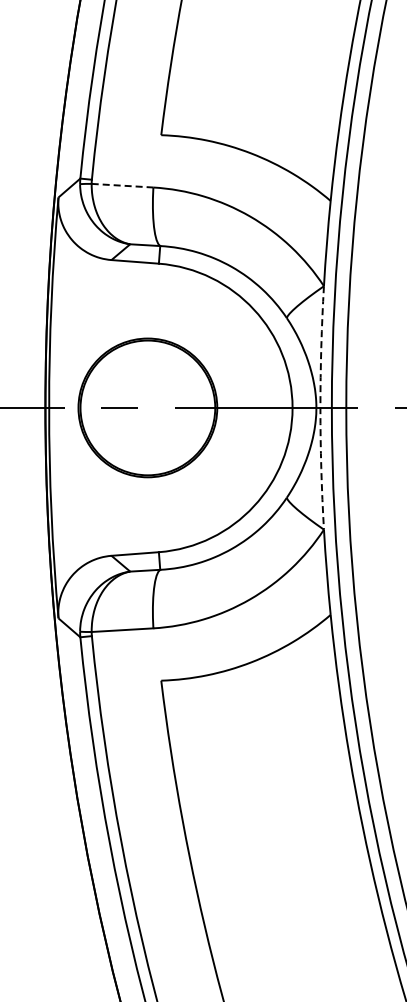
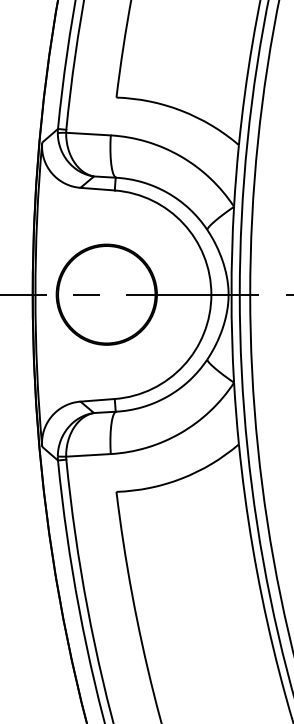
line: (122, 185) -> (88, 133), dashed -> solid
arc: (320, 407) -> (231, 294), dashed -> solid

